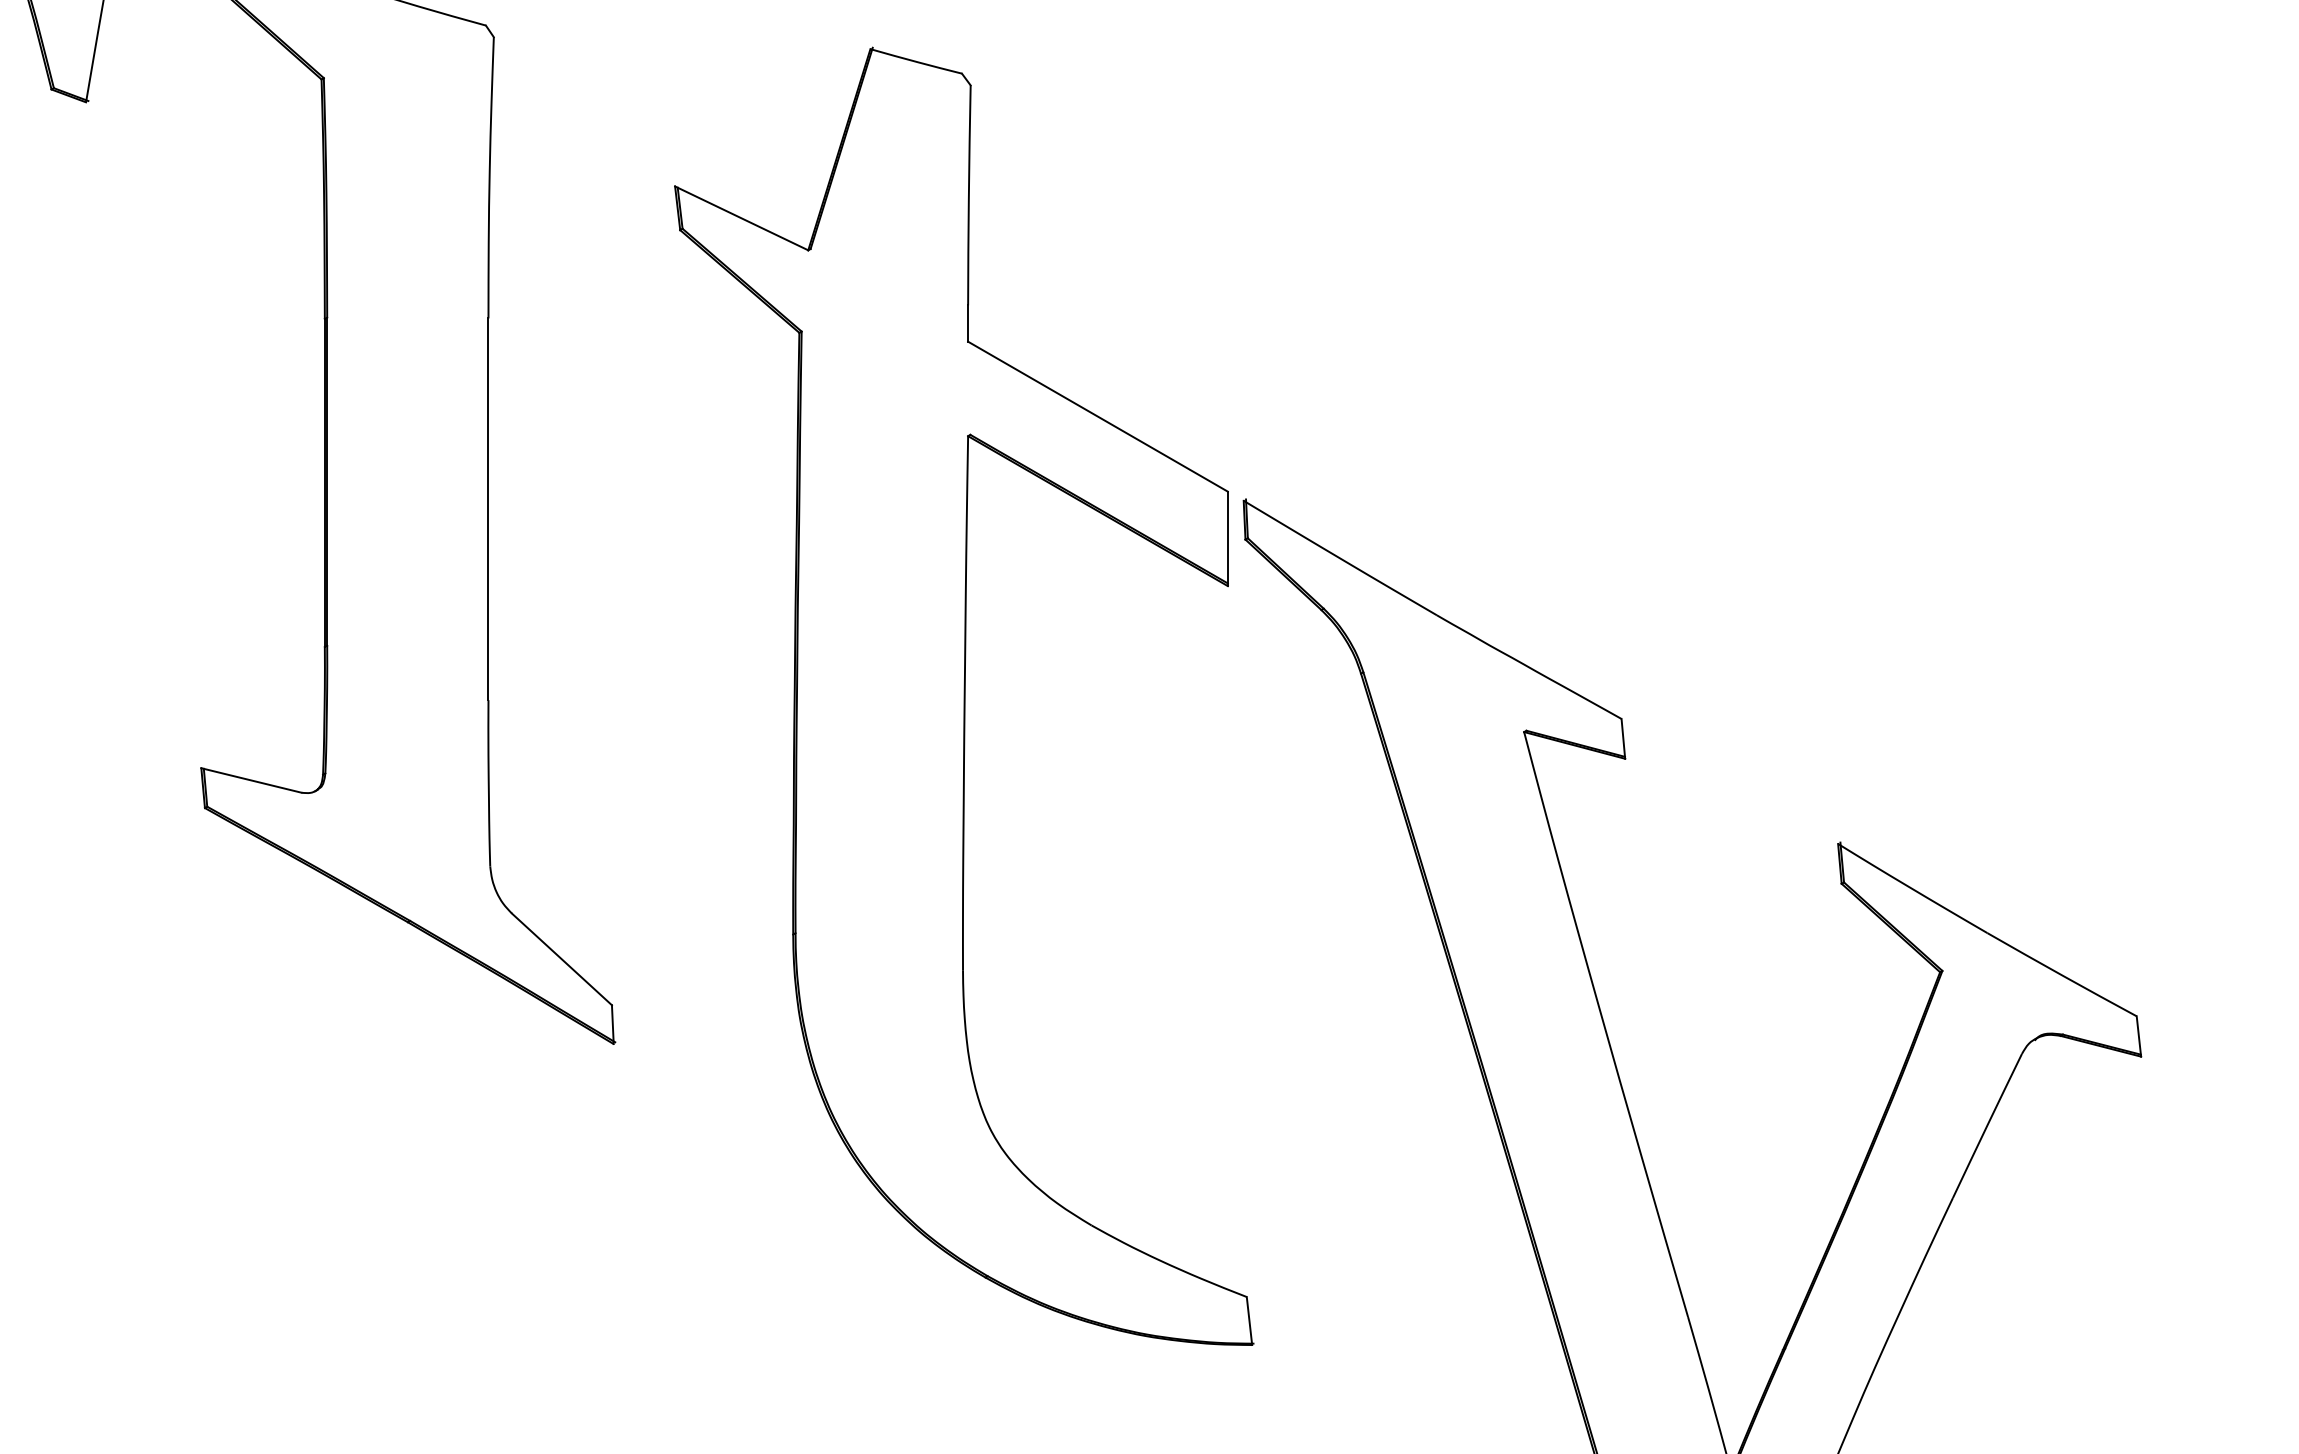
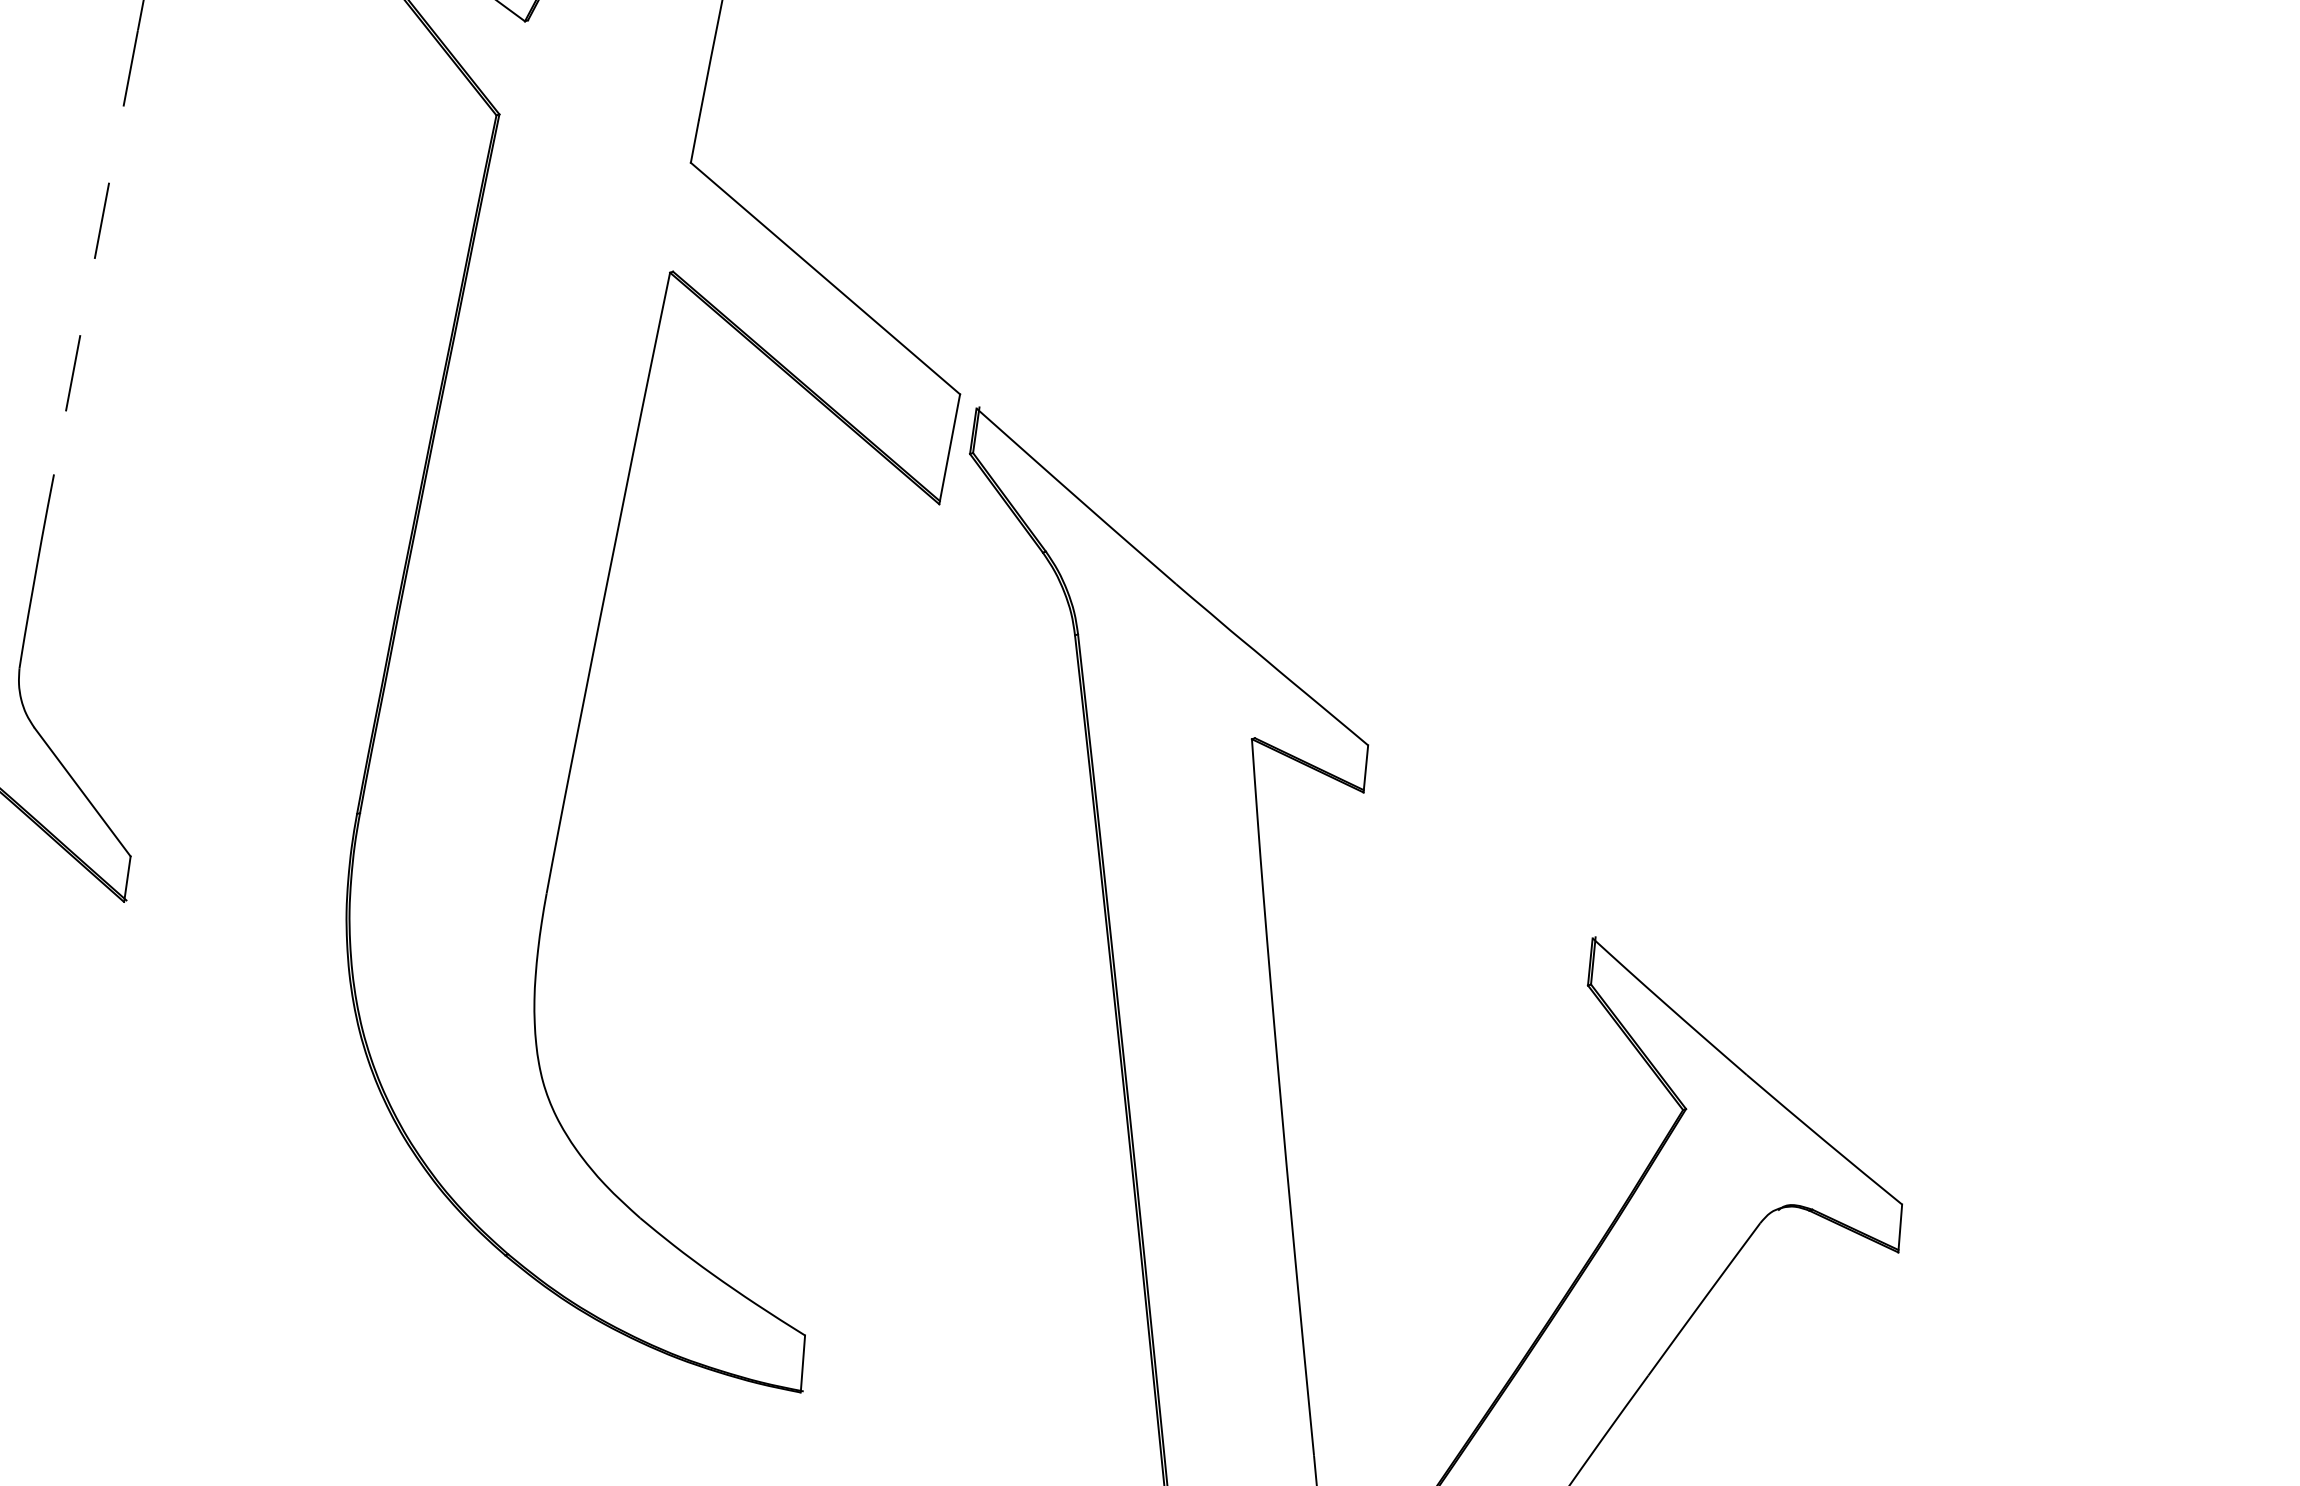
line: (488, 509) -> (95, 252), solid -> dashed

